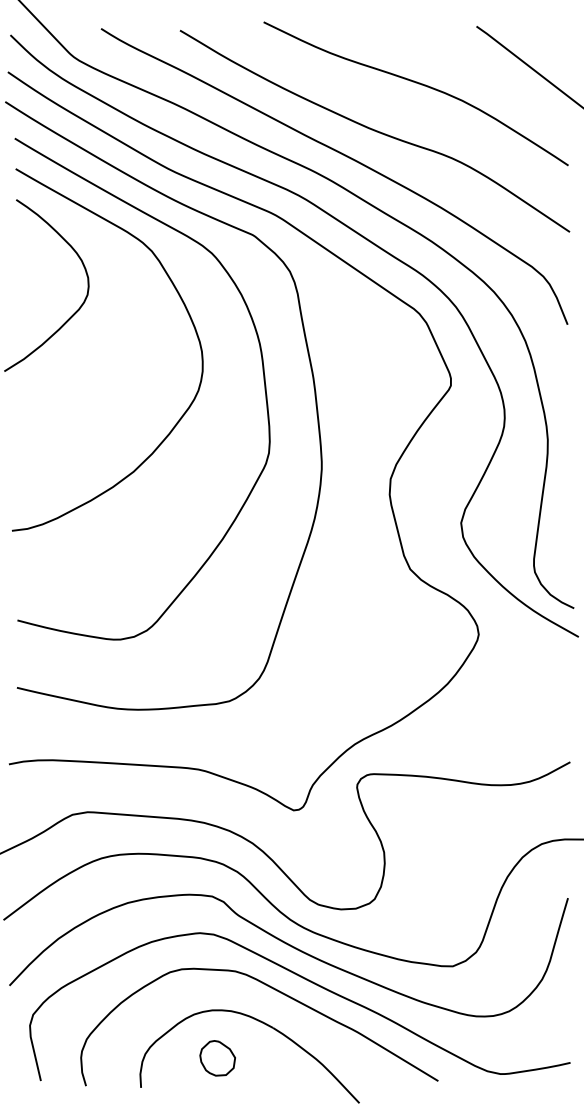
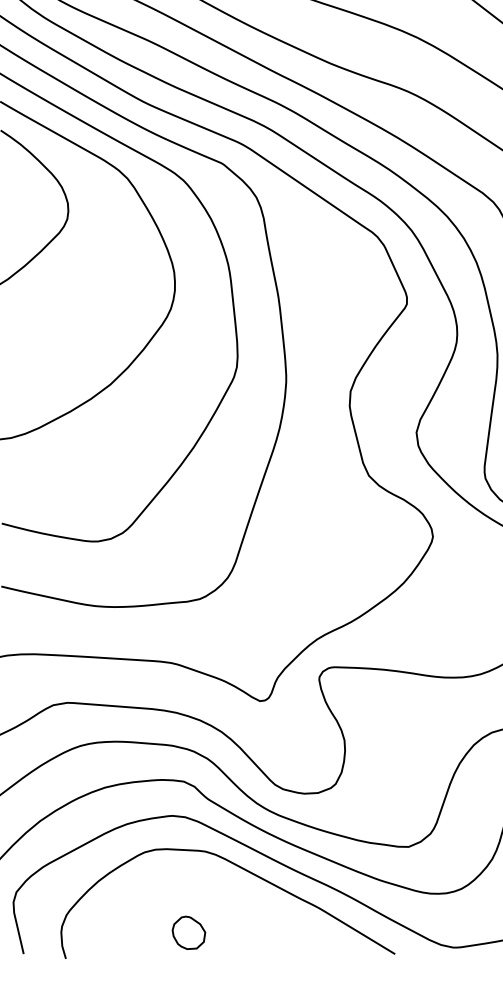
part: (269, 1027) -> (237, 904), removed

